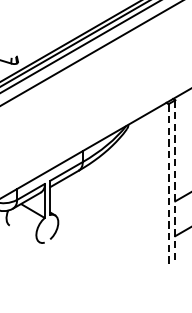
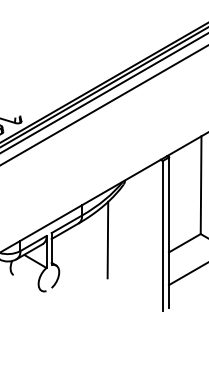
line: (175, 181) -> (169, 233), dashed -> solid
line: (168, 184) -> (162, 236), dashed -> solid
line: (109, 187) -> (107, 239), added

